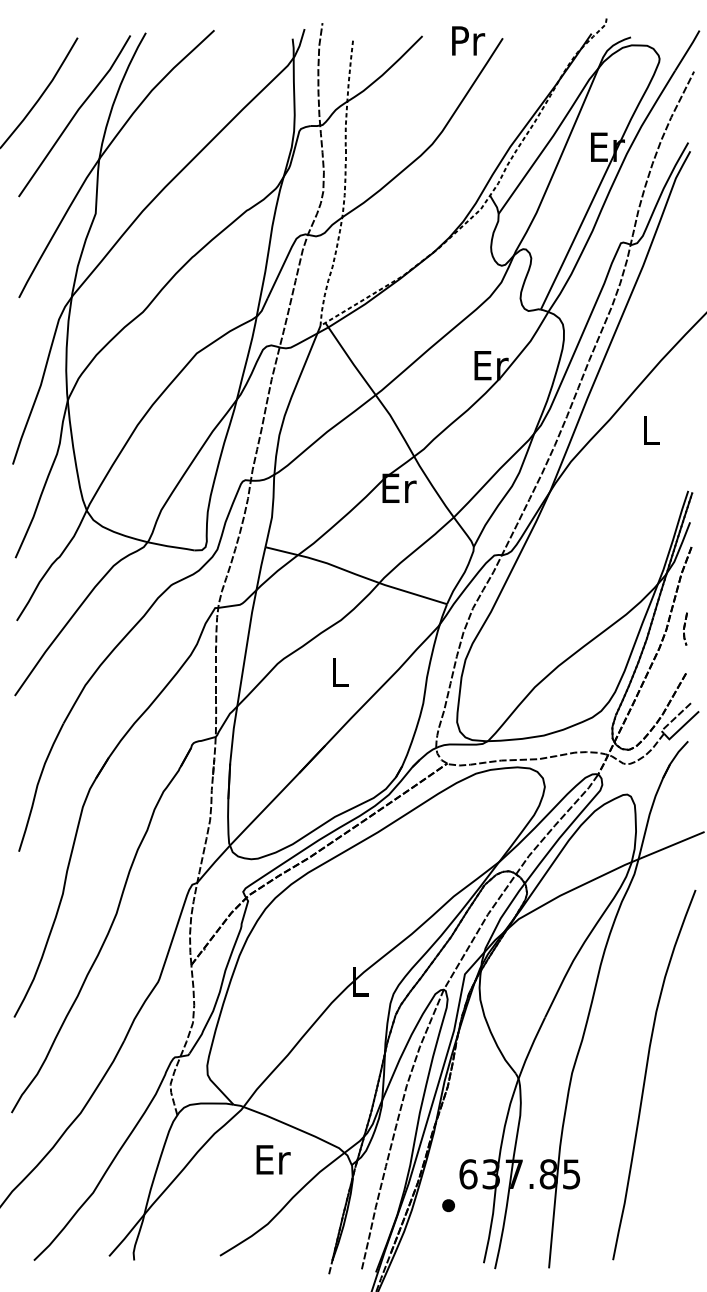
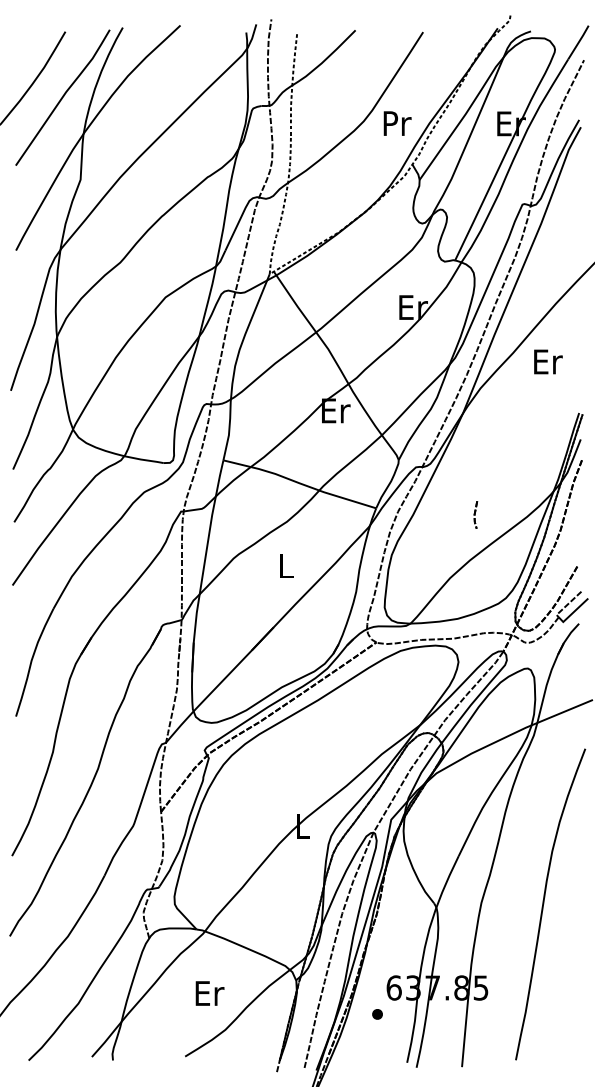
text: (468, 40) -> (397, 123), moved
text: (651, 429) -> (548, 361), L -> Er
part: (685, 628) -> (475, 514), moved
text: (273, 1159) -> (209, 993), moved

